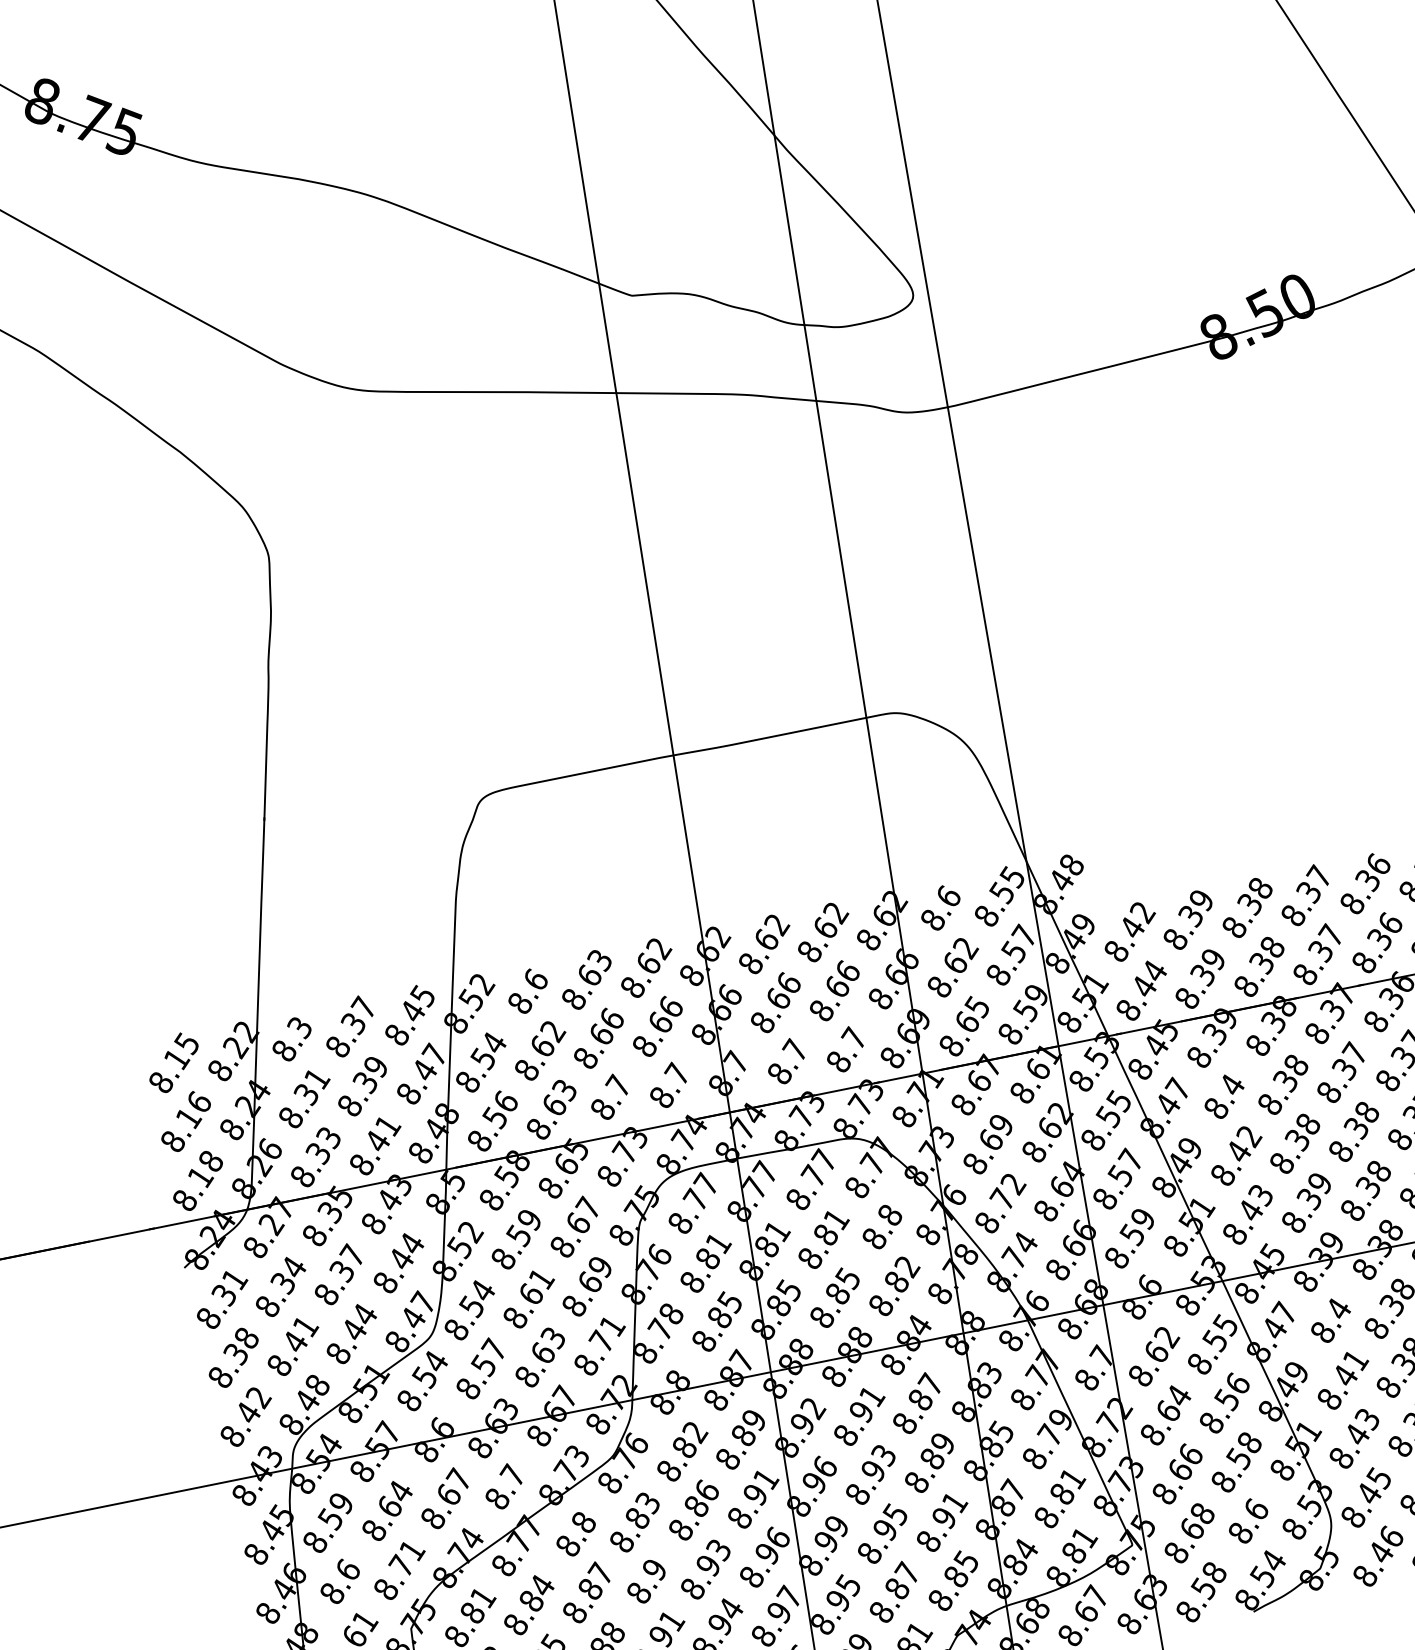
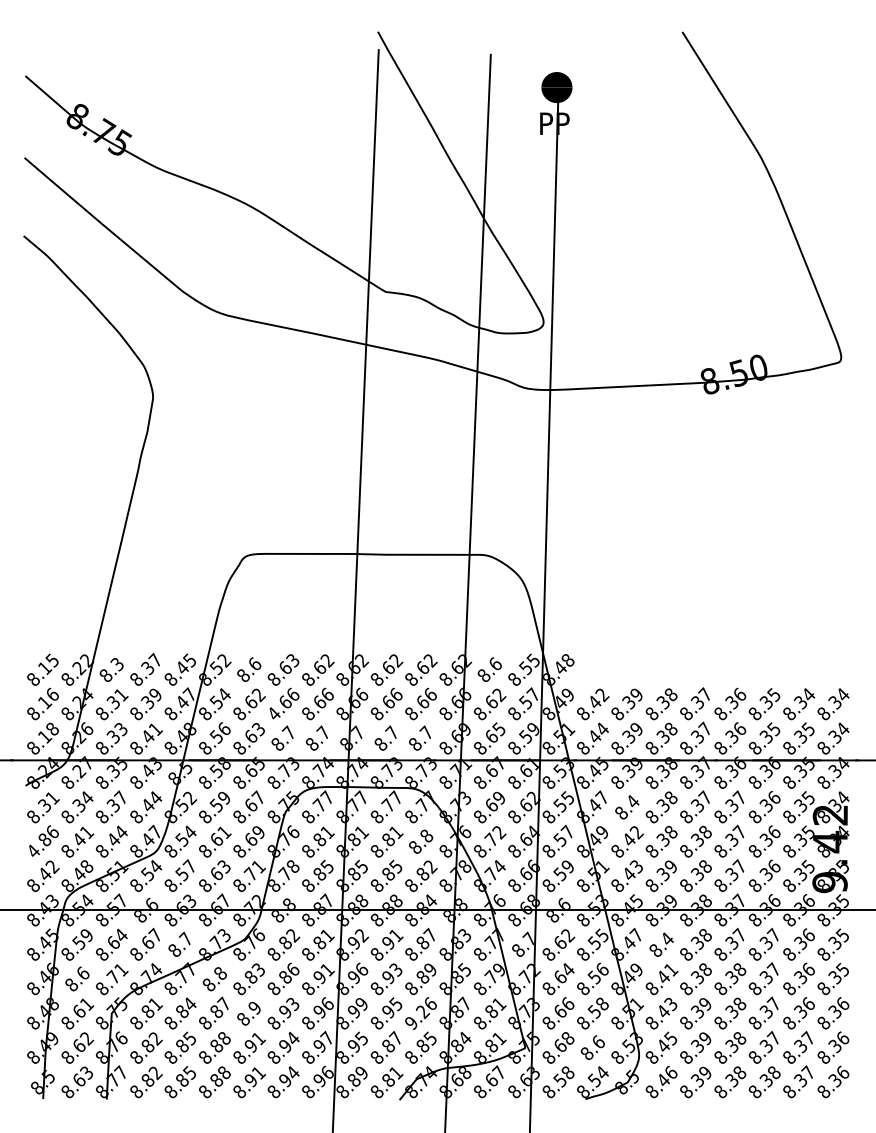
text: (584, 1057) -> (273, 713), 8.66 -> 4.66
text: (230, 1357) -> (41, 841), 8.38 -> 4.86
text: (754, 1420) -> (327, 935), 8.89 -> 8.81
text: (942, 1521) -> (421, 1013), 8.91 -> 9.26

